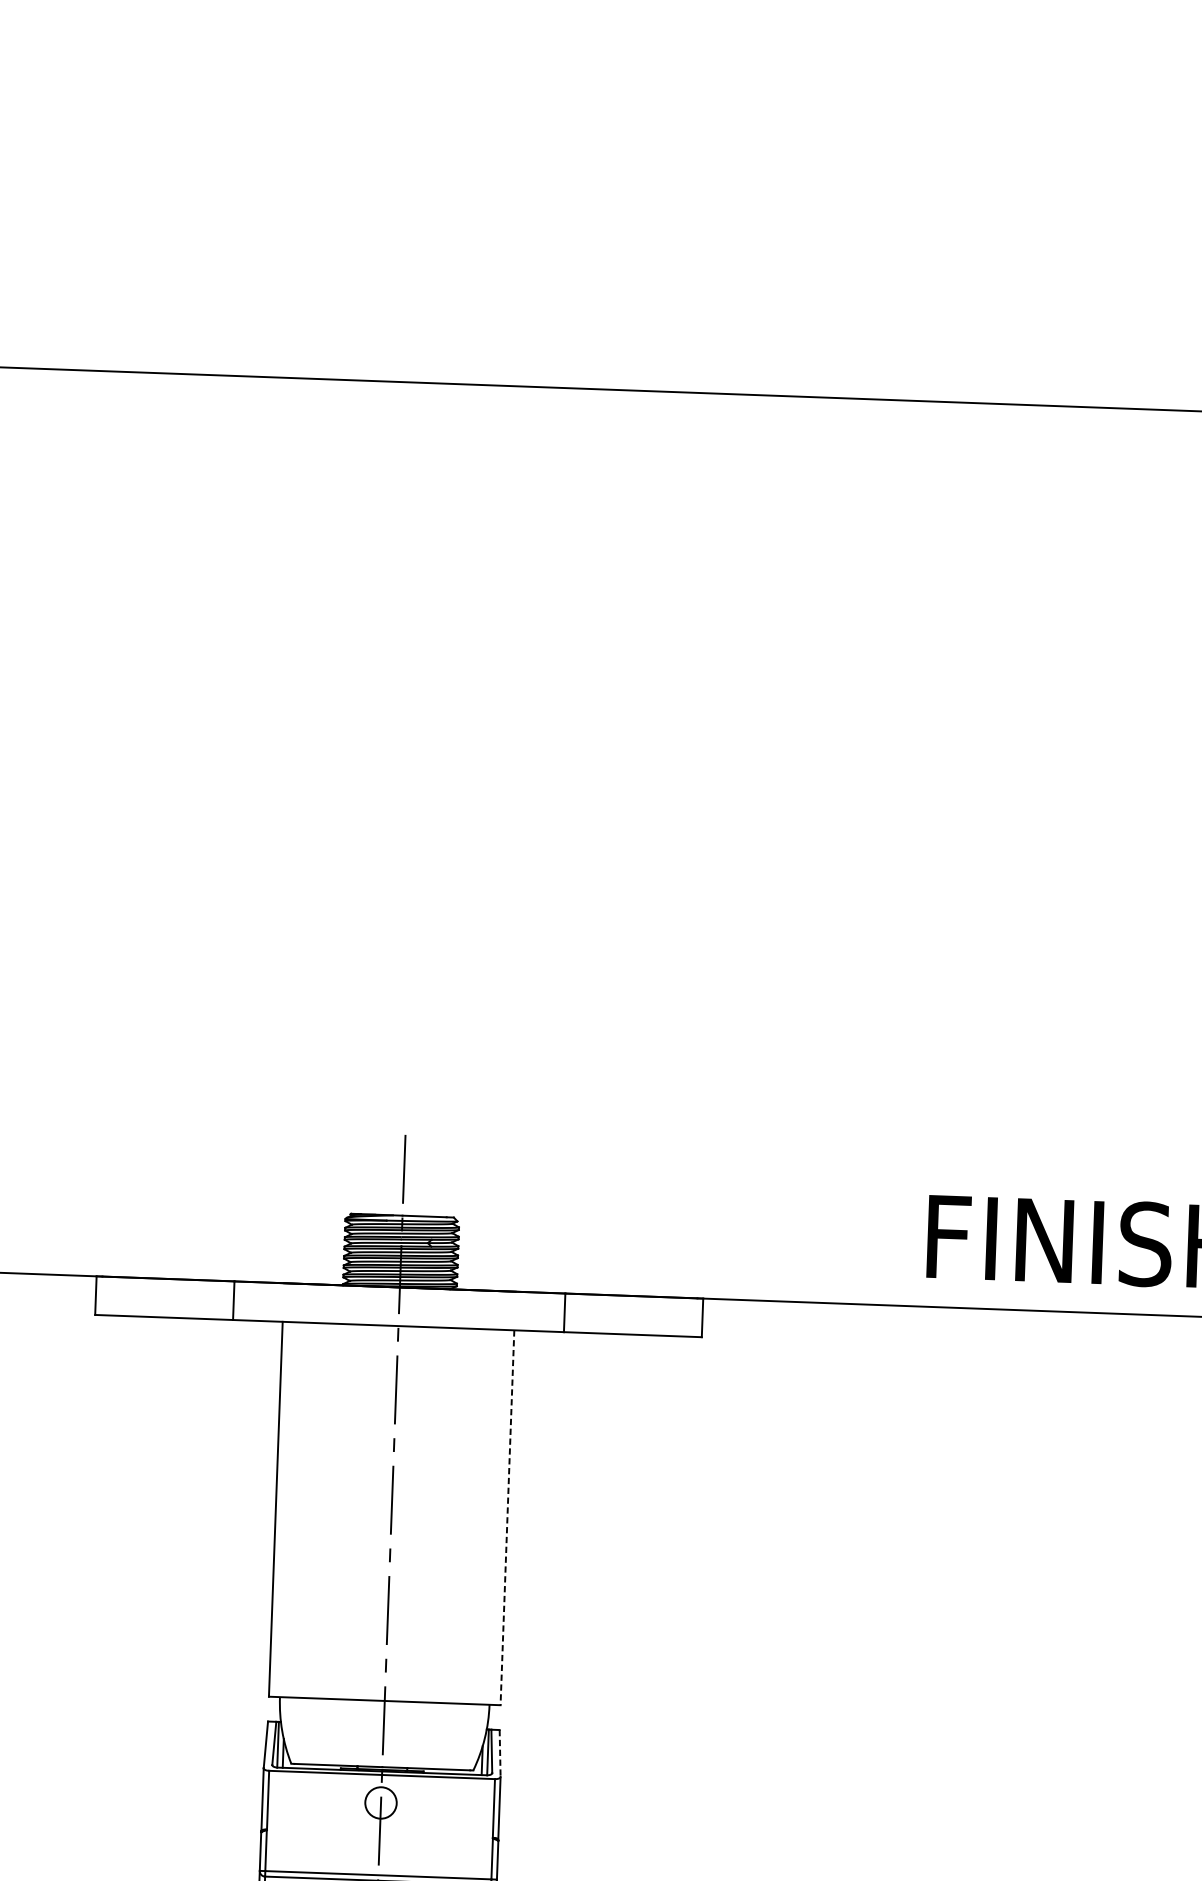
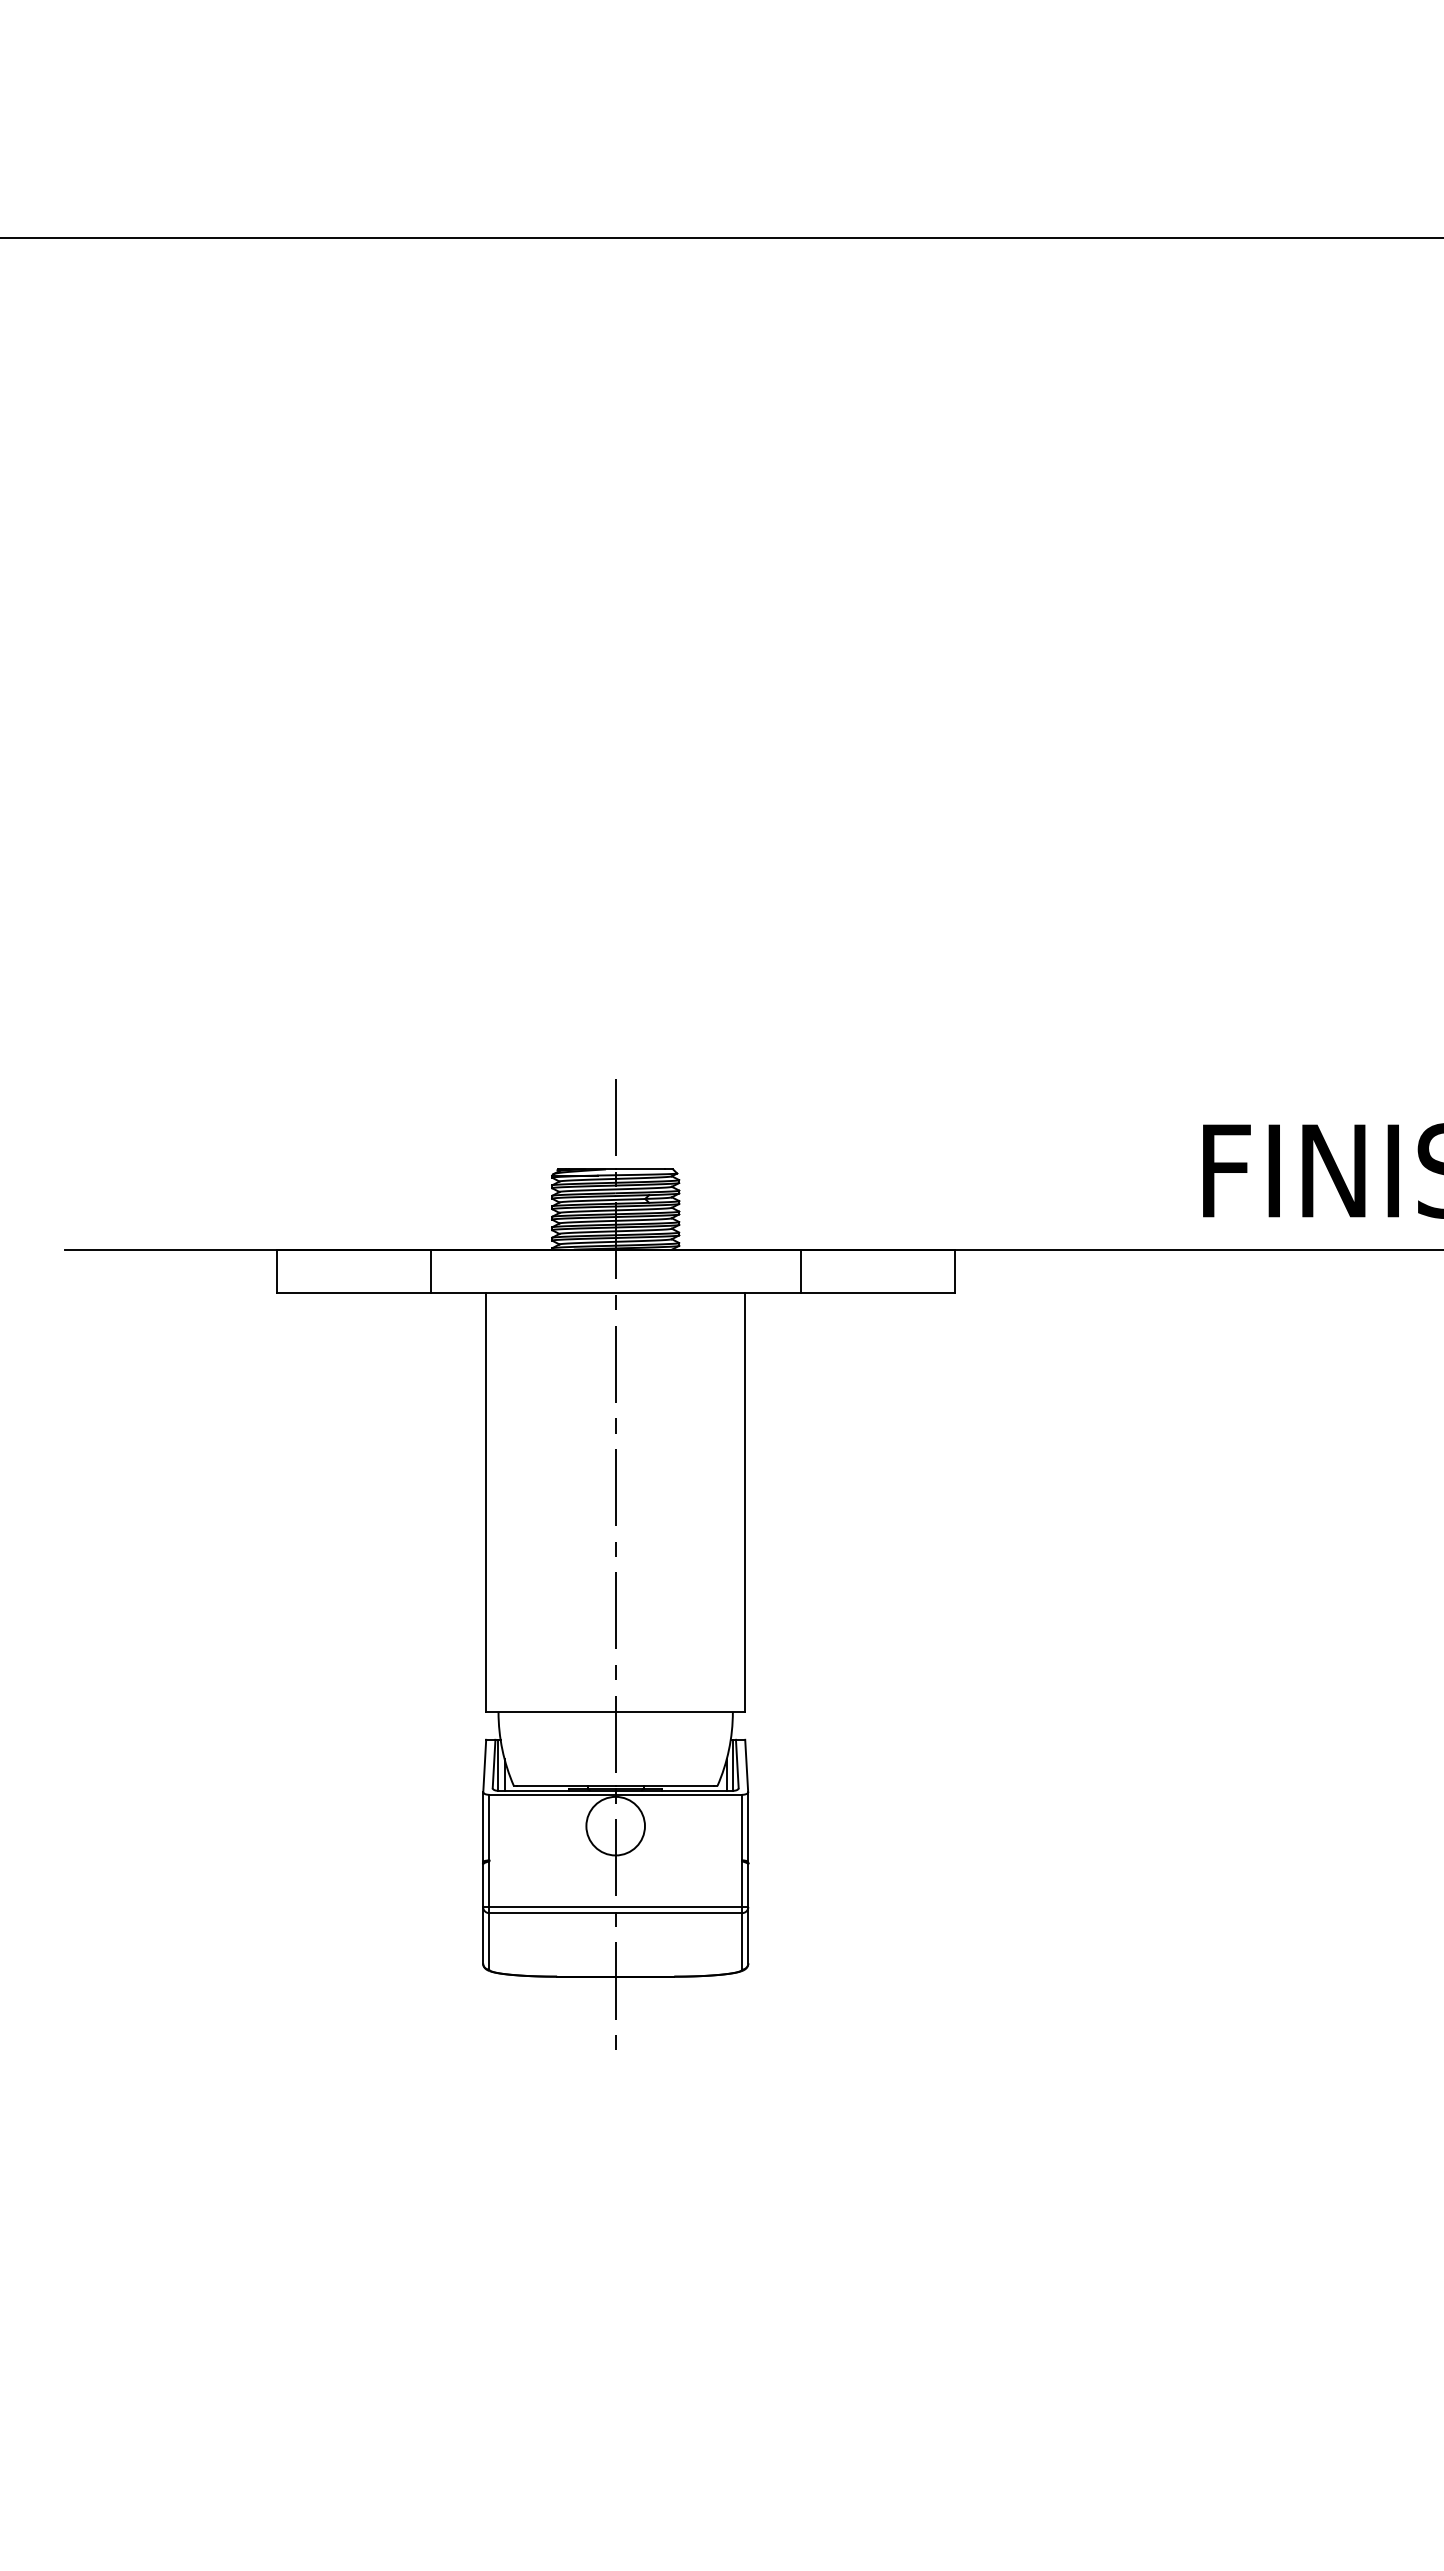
line: (507, 1517) -> (745, 1502), dashed -> solid
line: (499, 1753) -> (746, 1766), dashed -> solid
circle: (380, 1802) -> (615, 1825), size x1.67

